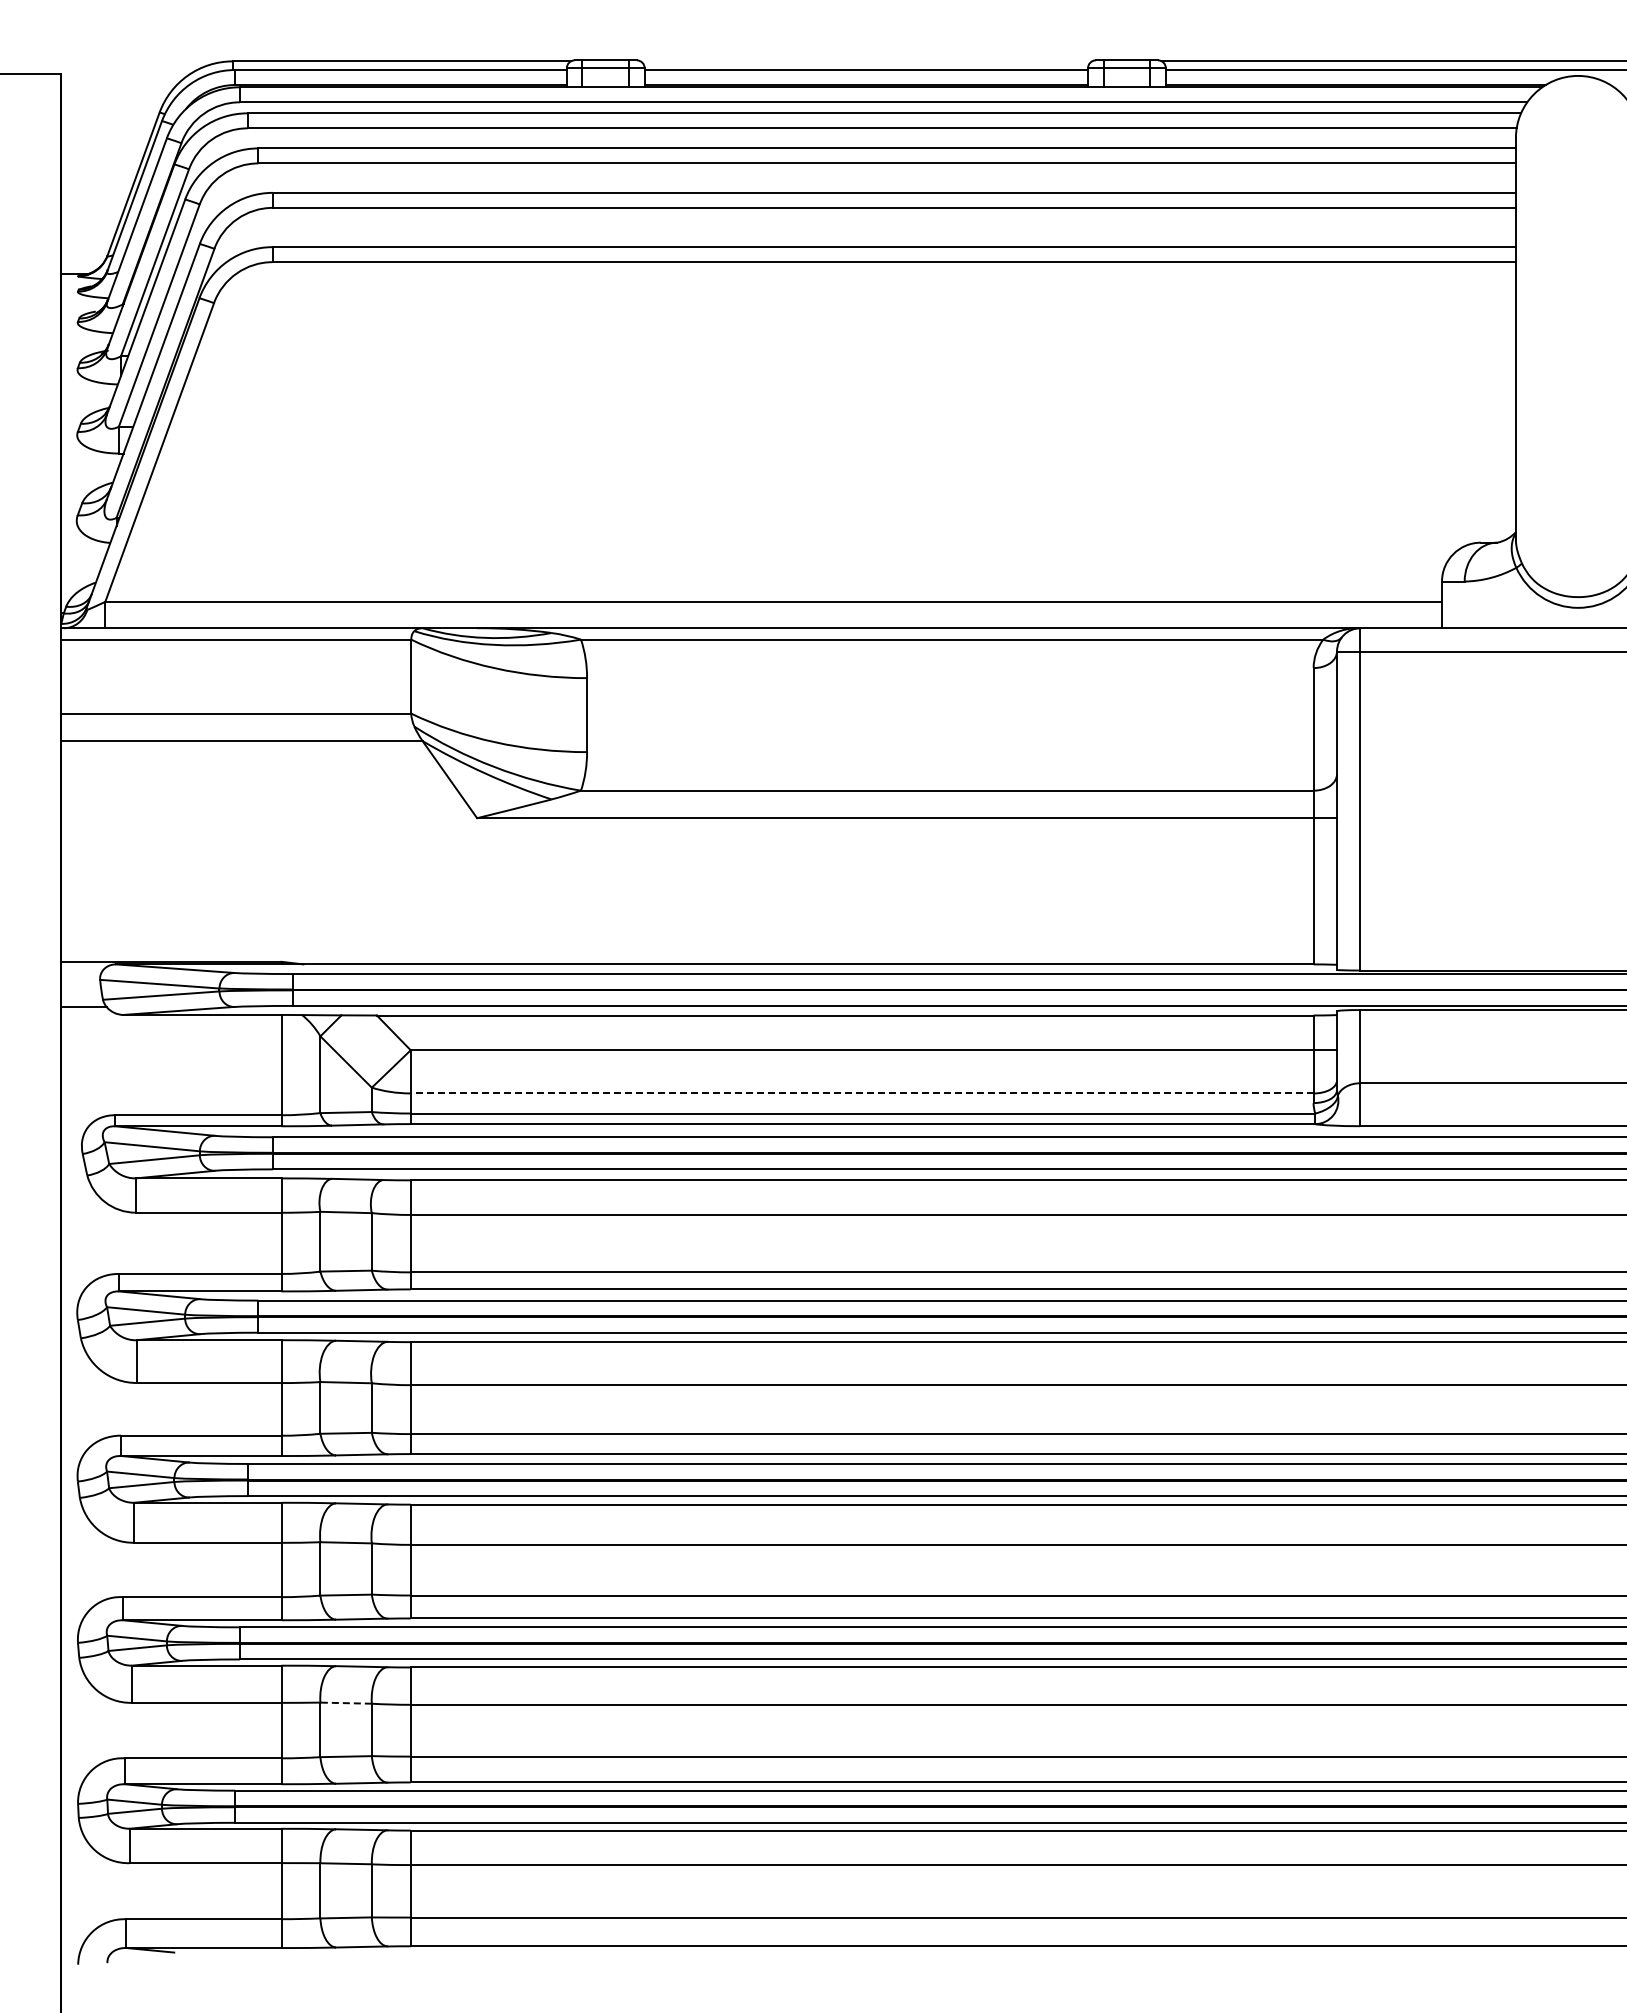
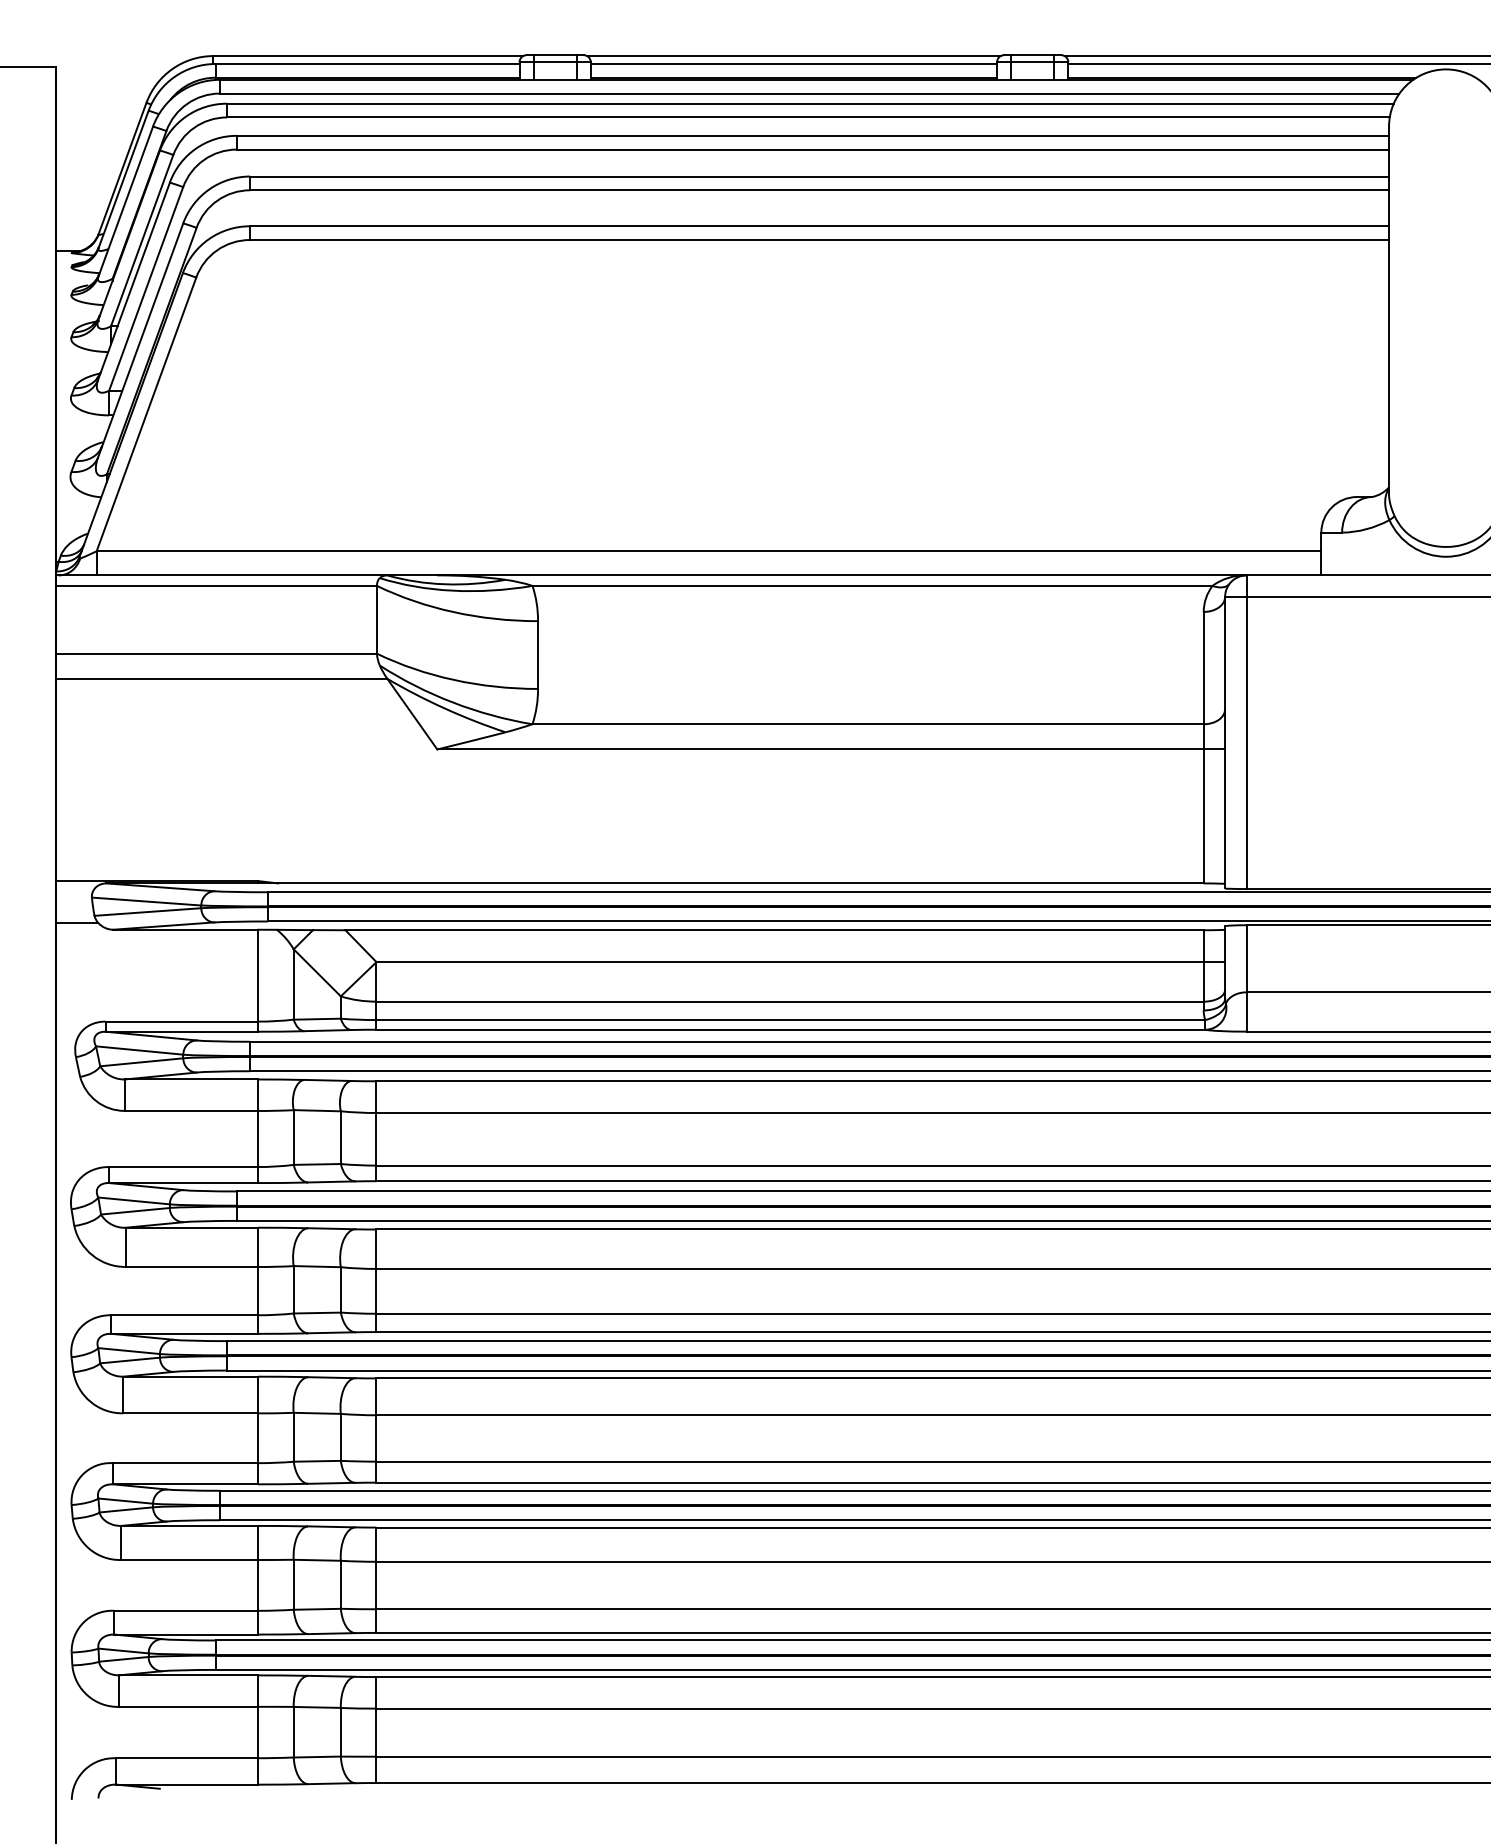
line: (865, 61) -> (793, 56), added
line: (861, 1093) -> (789, 1001), dashed -> solid
line: (346, 1703) -> (317, 1560), dashed -> solid

